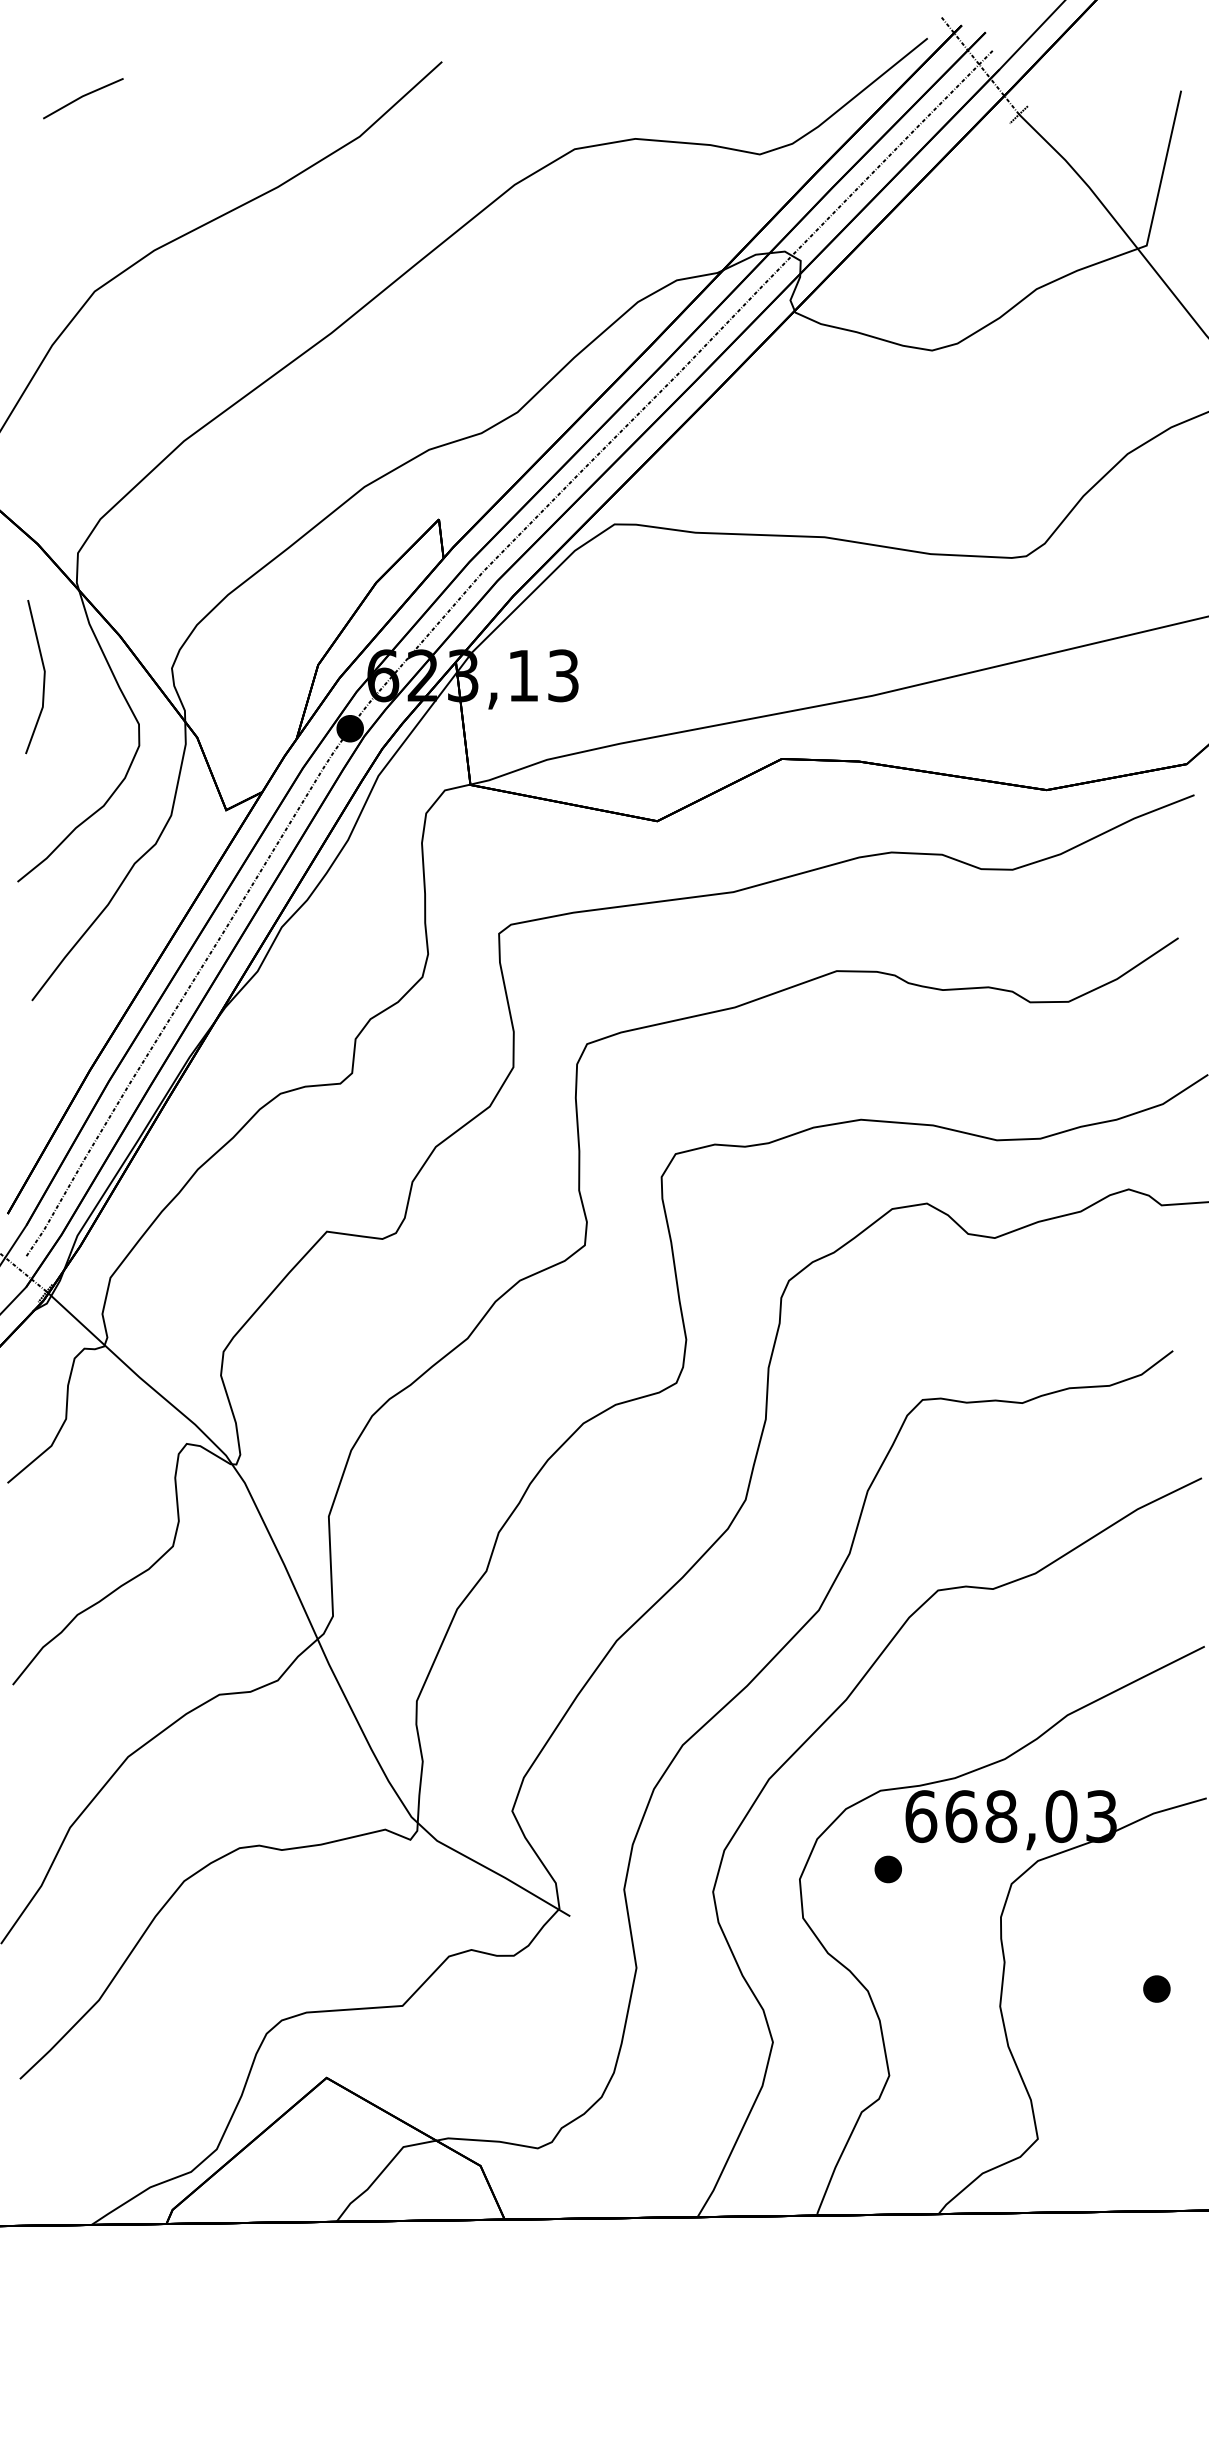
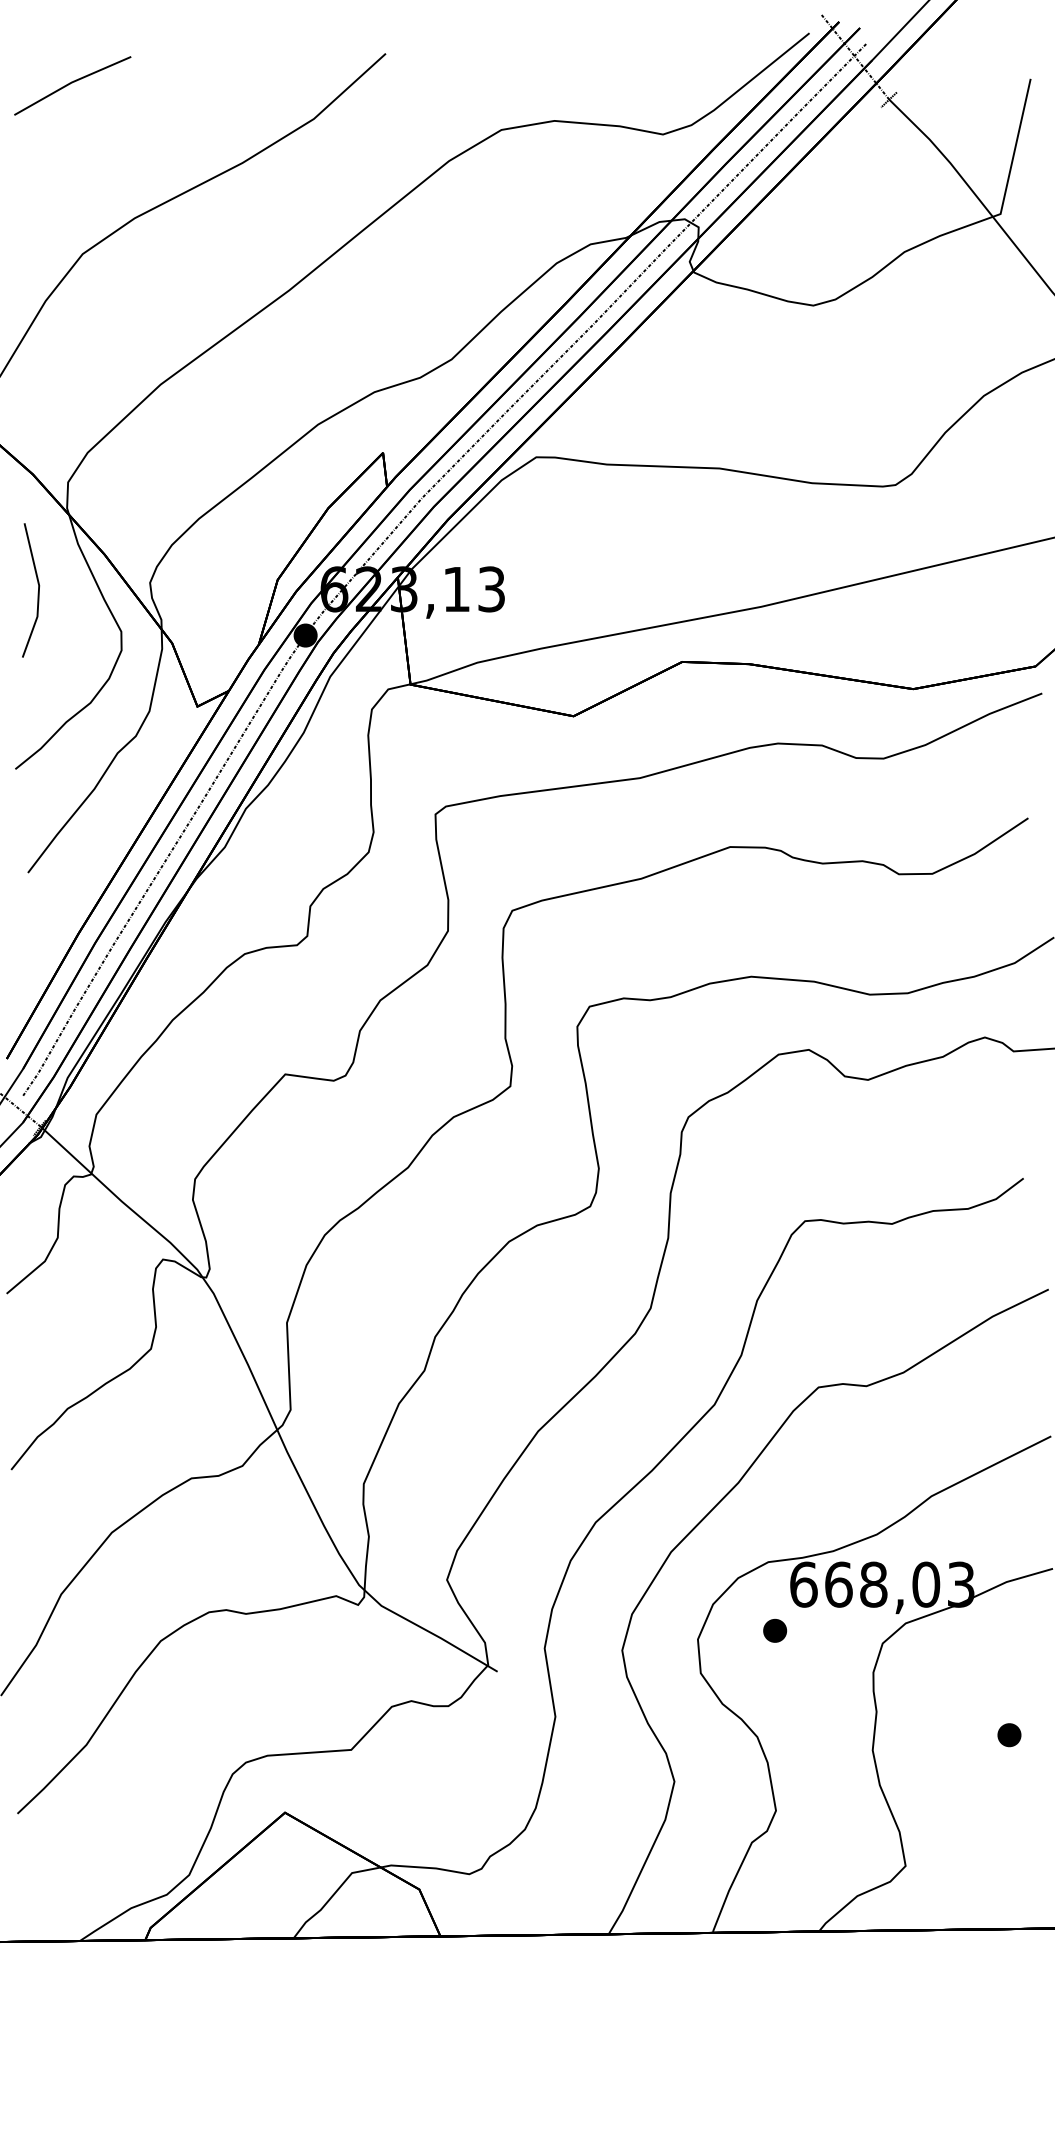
part: (83, 98) -> (72, 85), size x1.67

